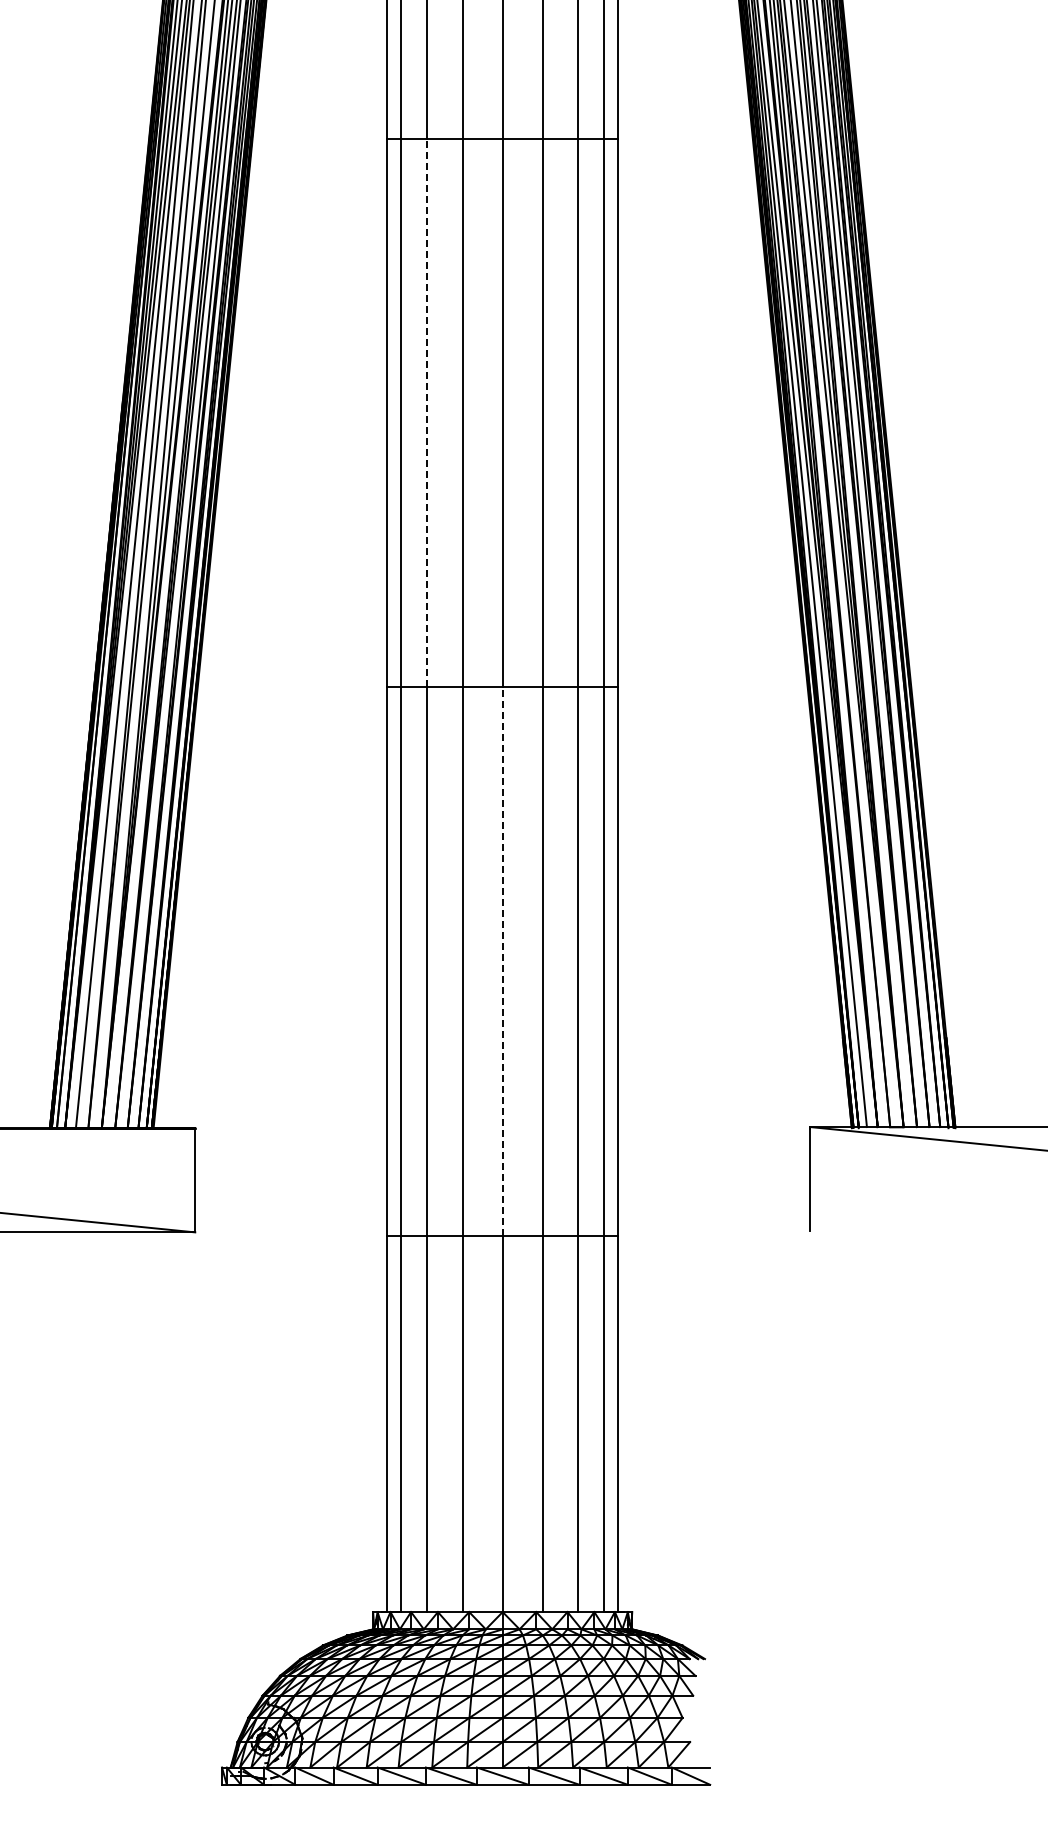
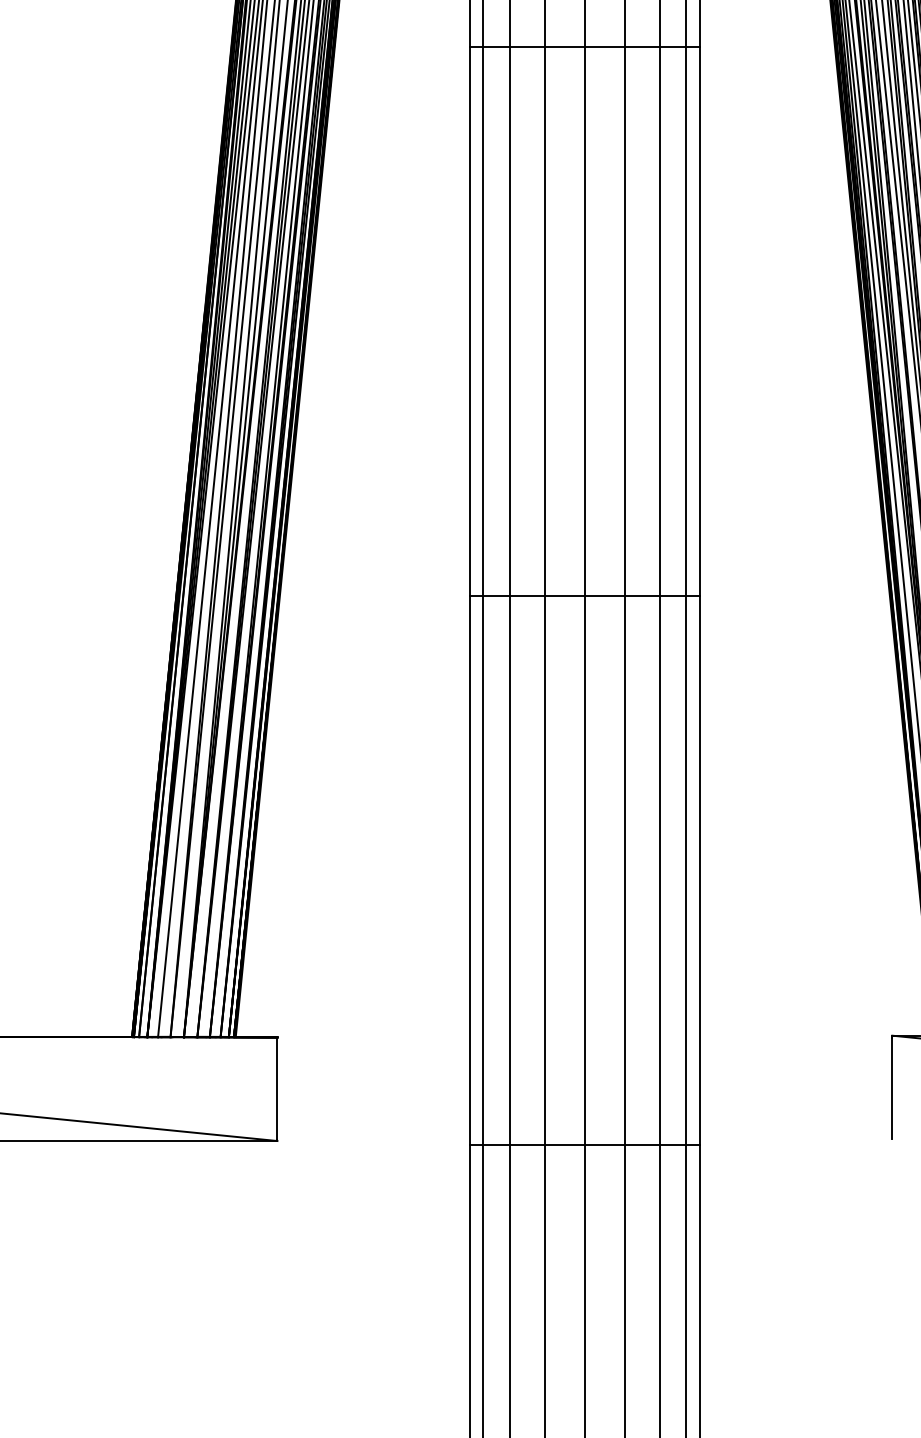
line: (427, 412) -> (509, 321), dashed -> solid
line: (502, 961) -> (584, 870), dashed -> solid

